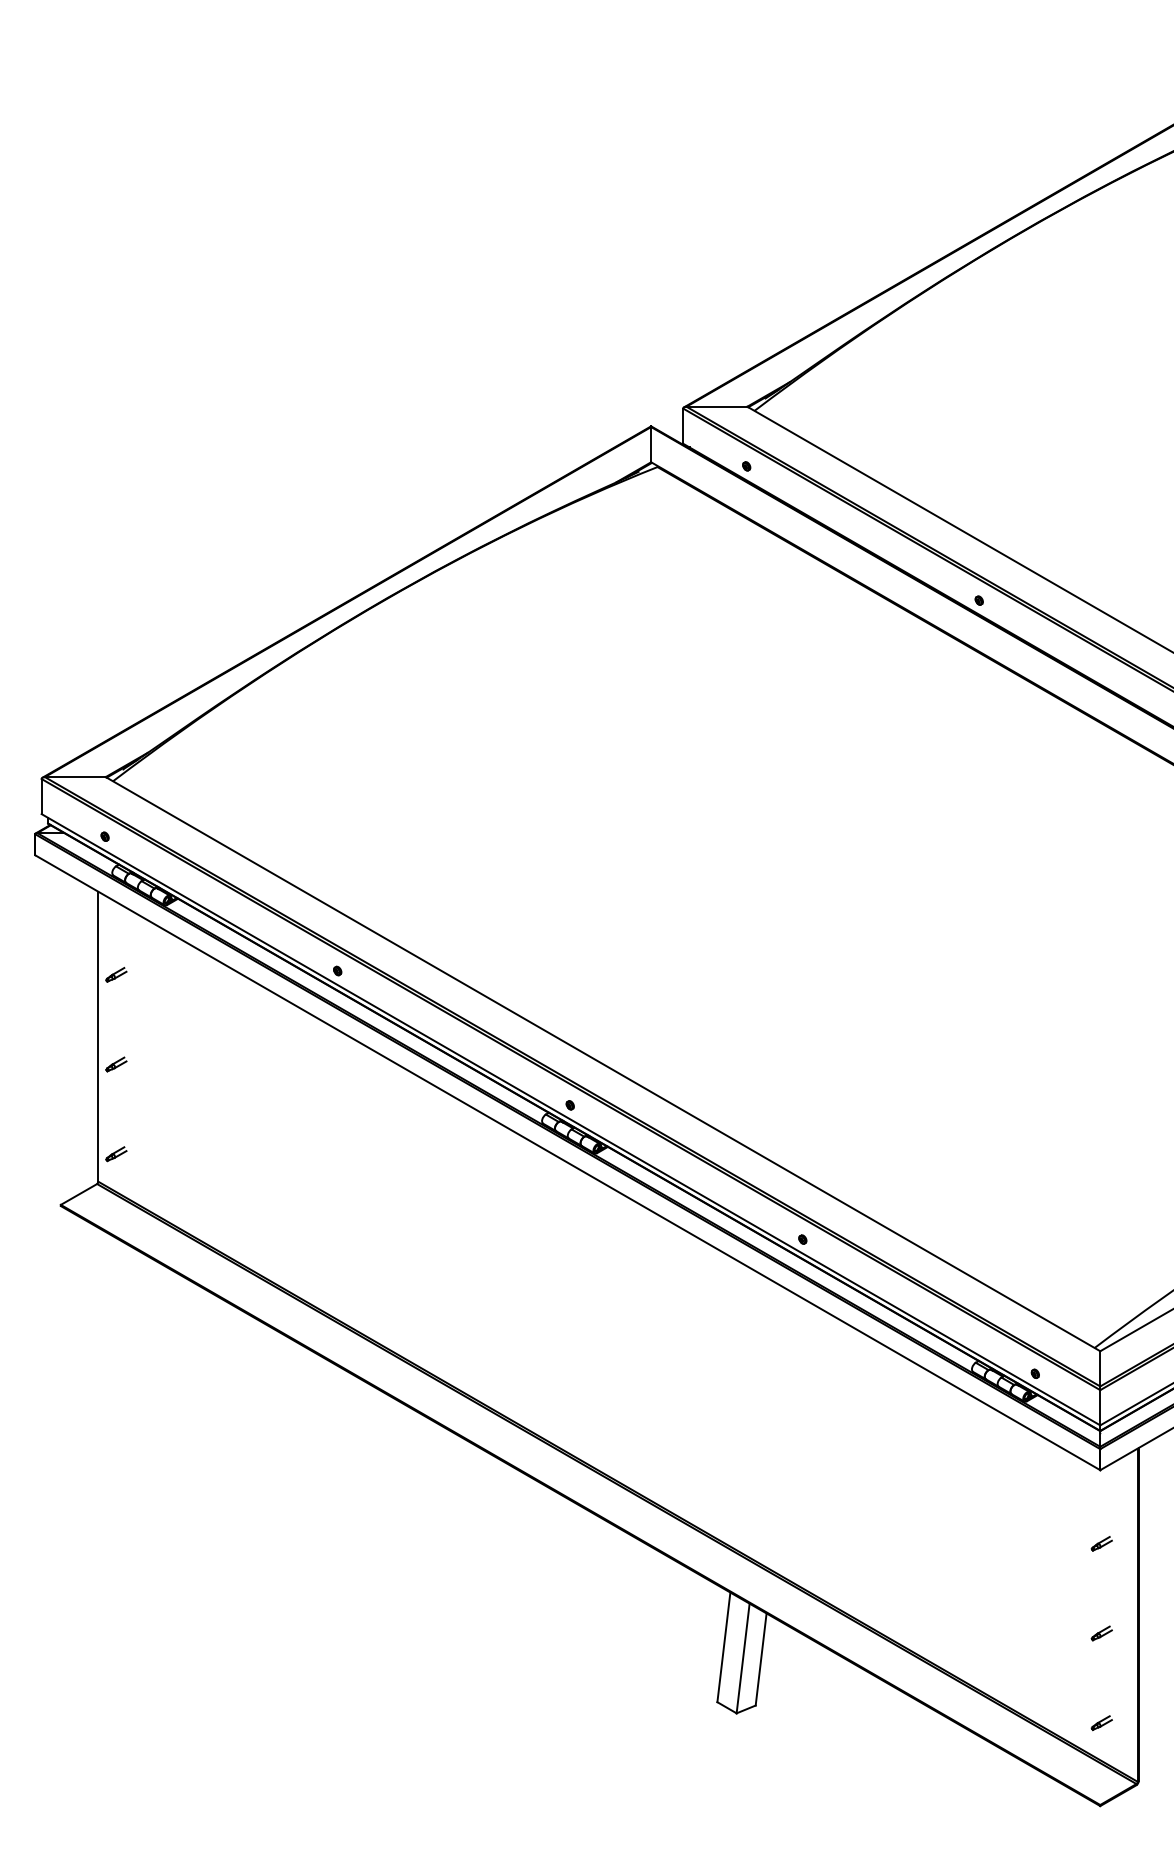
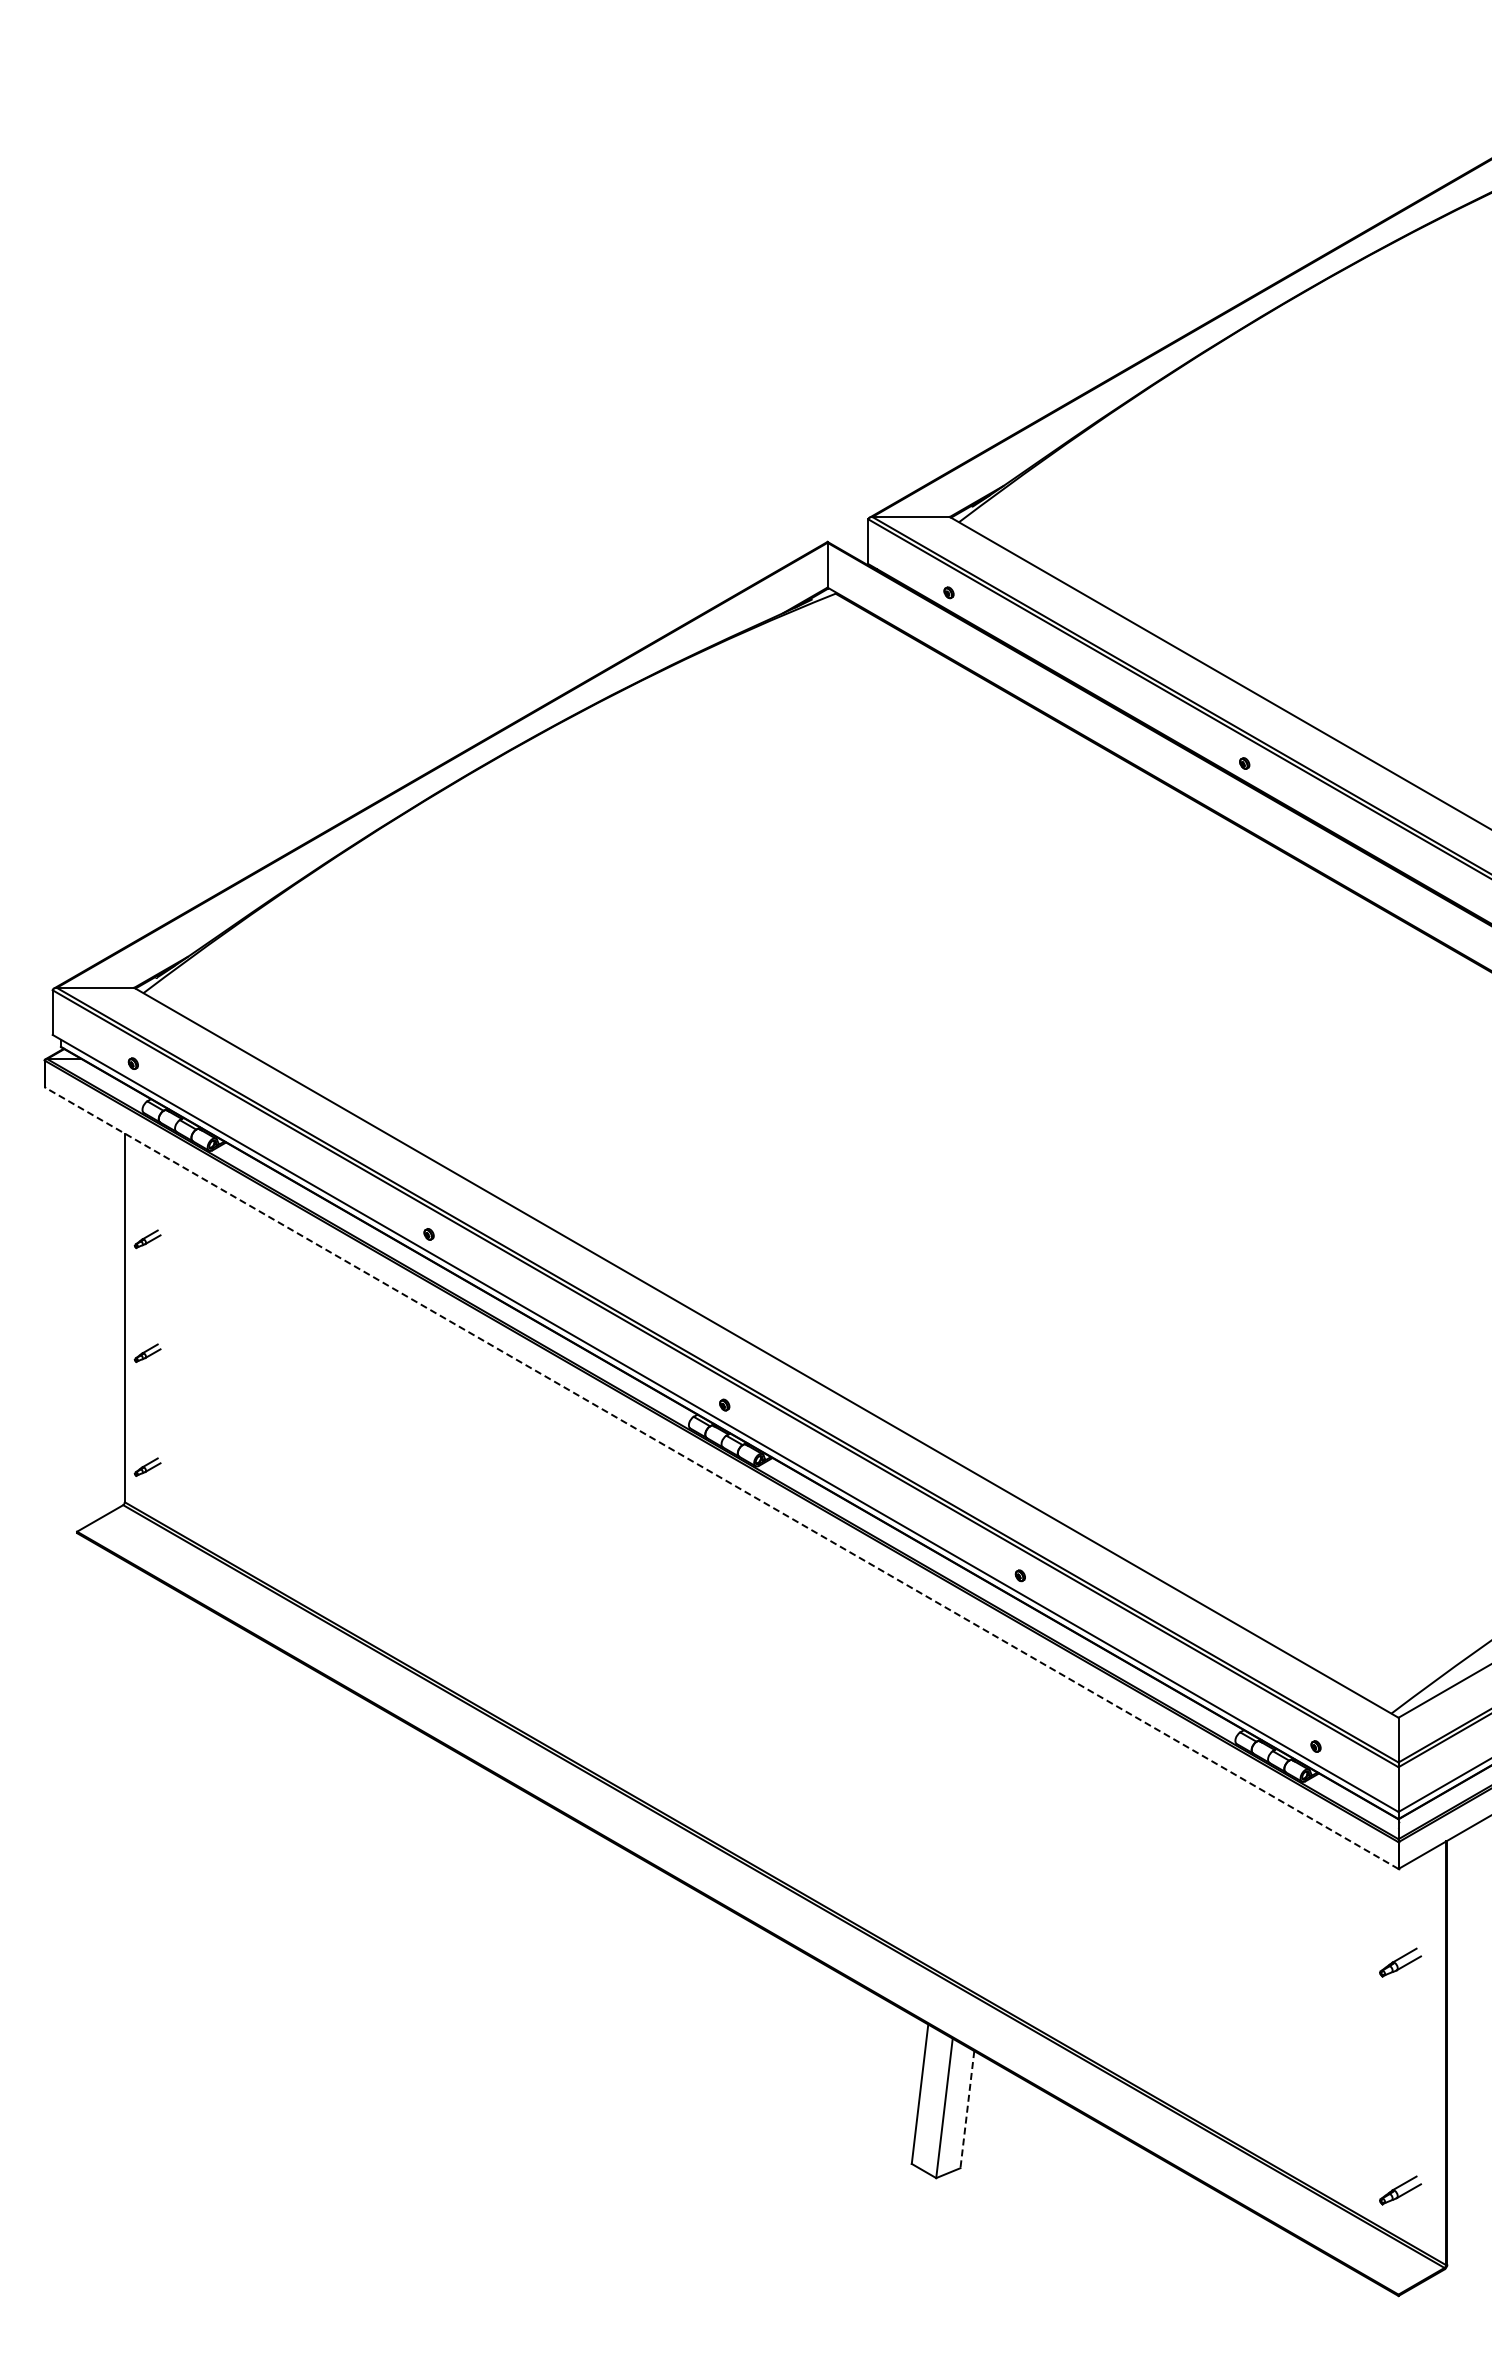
line: (567, 1163) -> (721, 1478), solid -> dashed
part: (1101, 1543) -> (1400, 1962), size x1.6
part: (1101, 1633) -> (1400, 2076), removed
line: (761, 1659) -> (967, 2109), solid -> dashed
part: (1101, 1723) -> (1400, 2190), size x1.6

